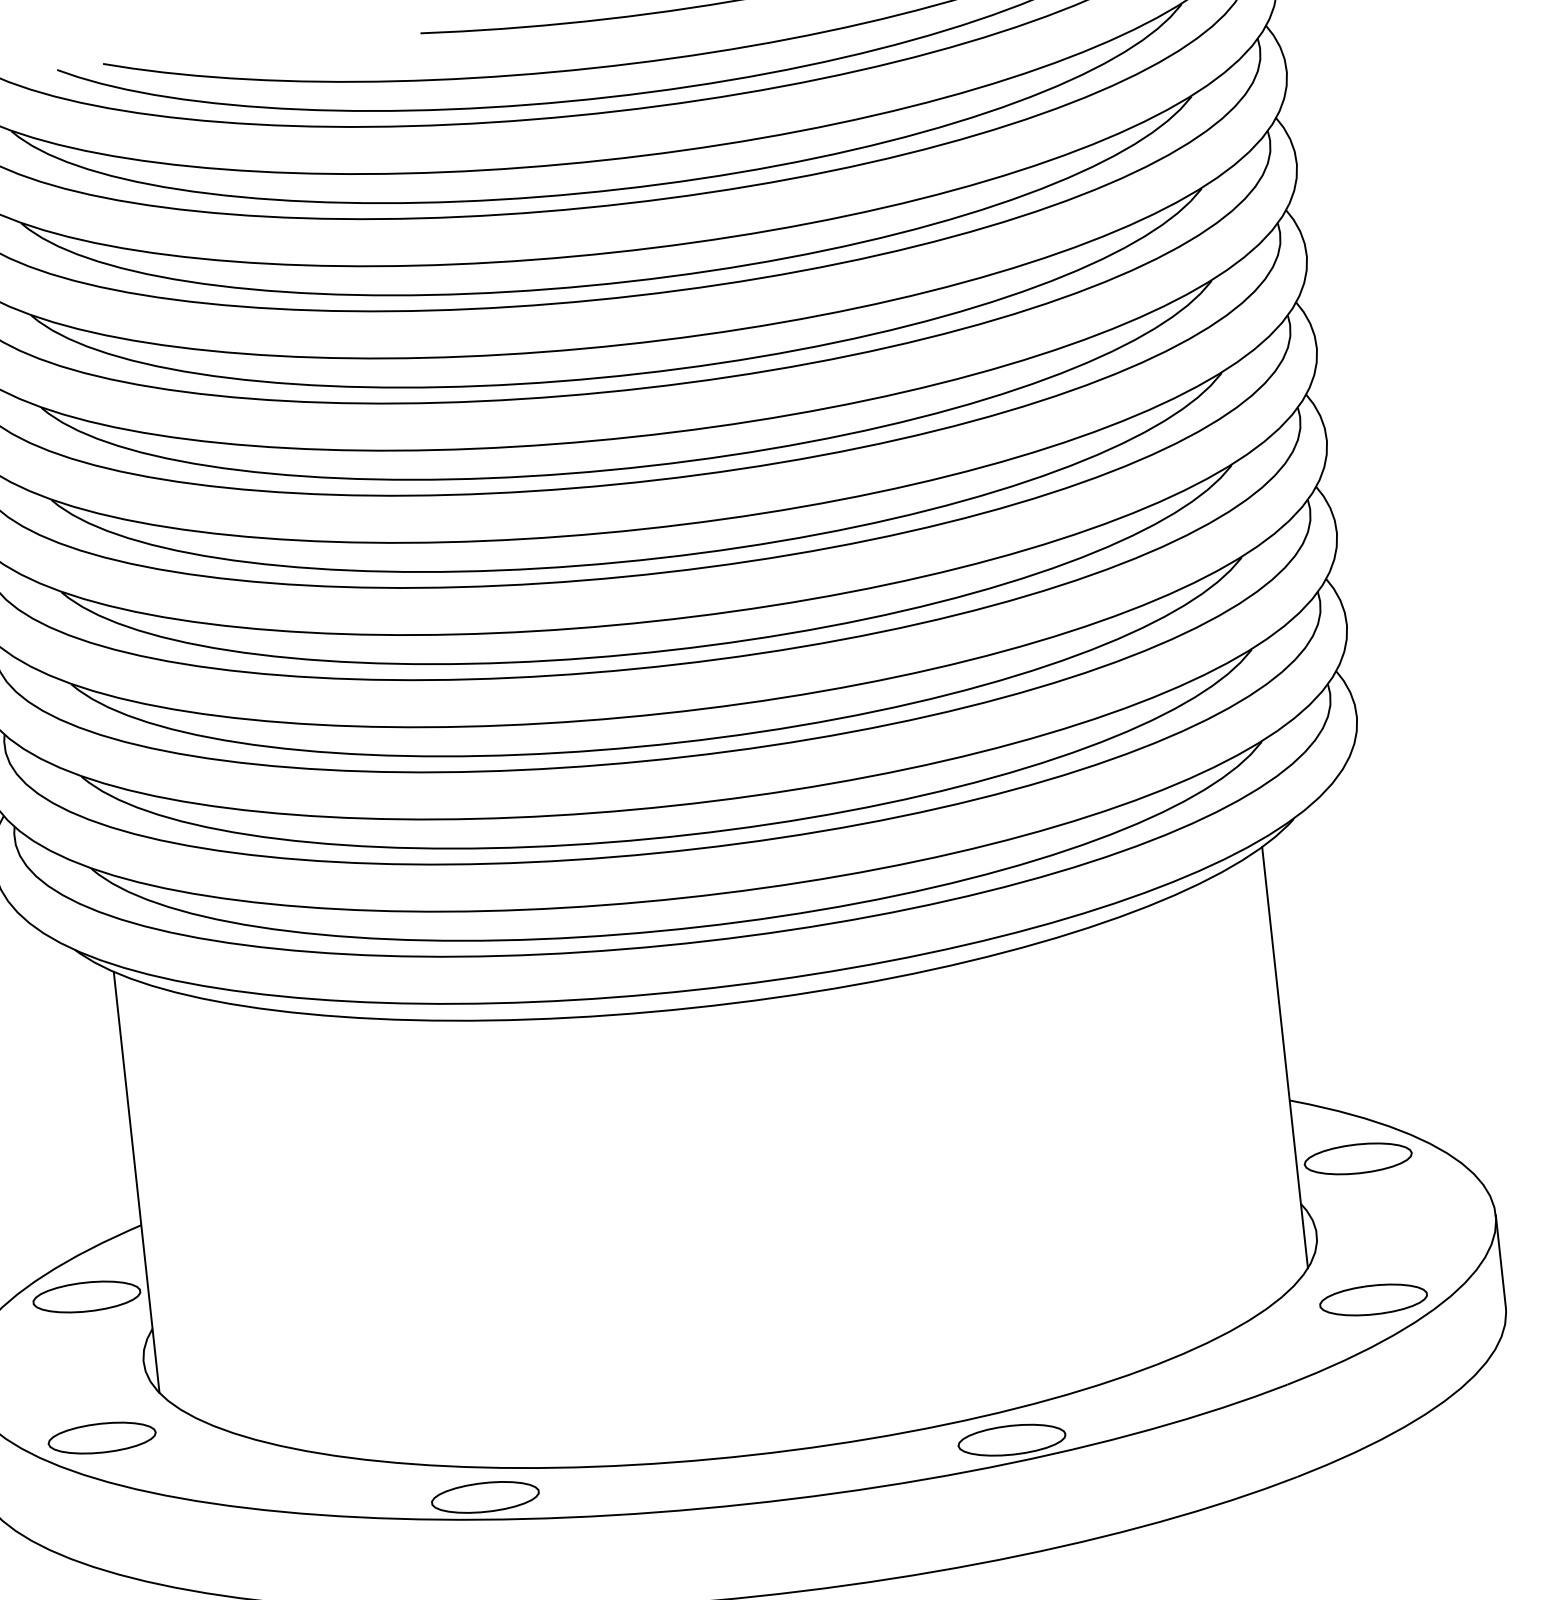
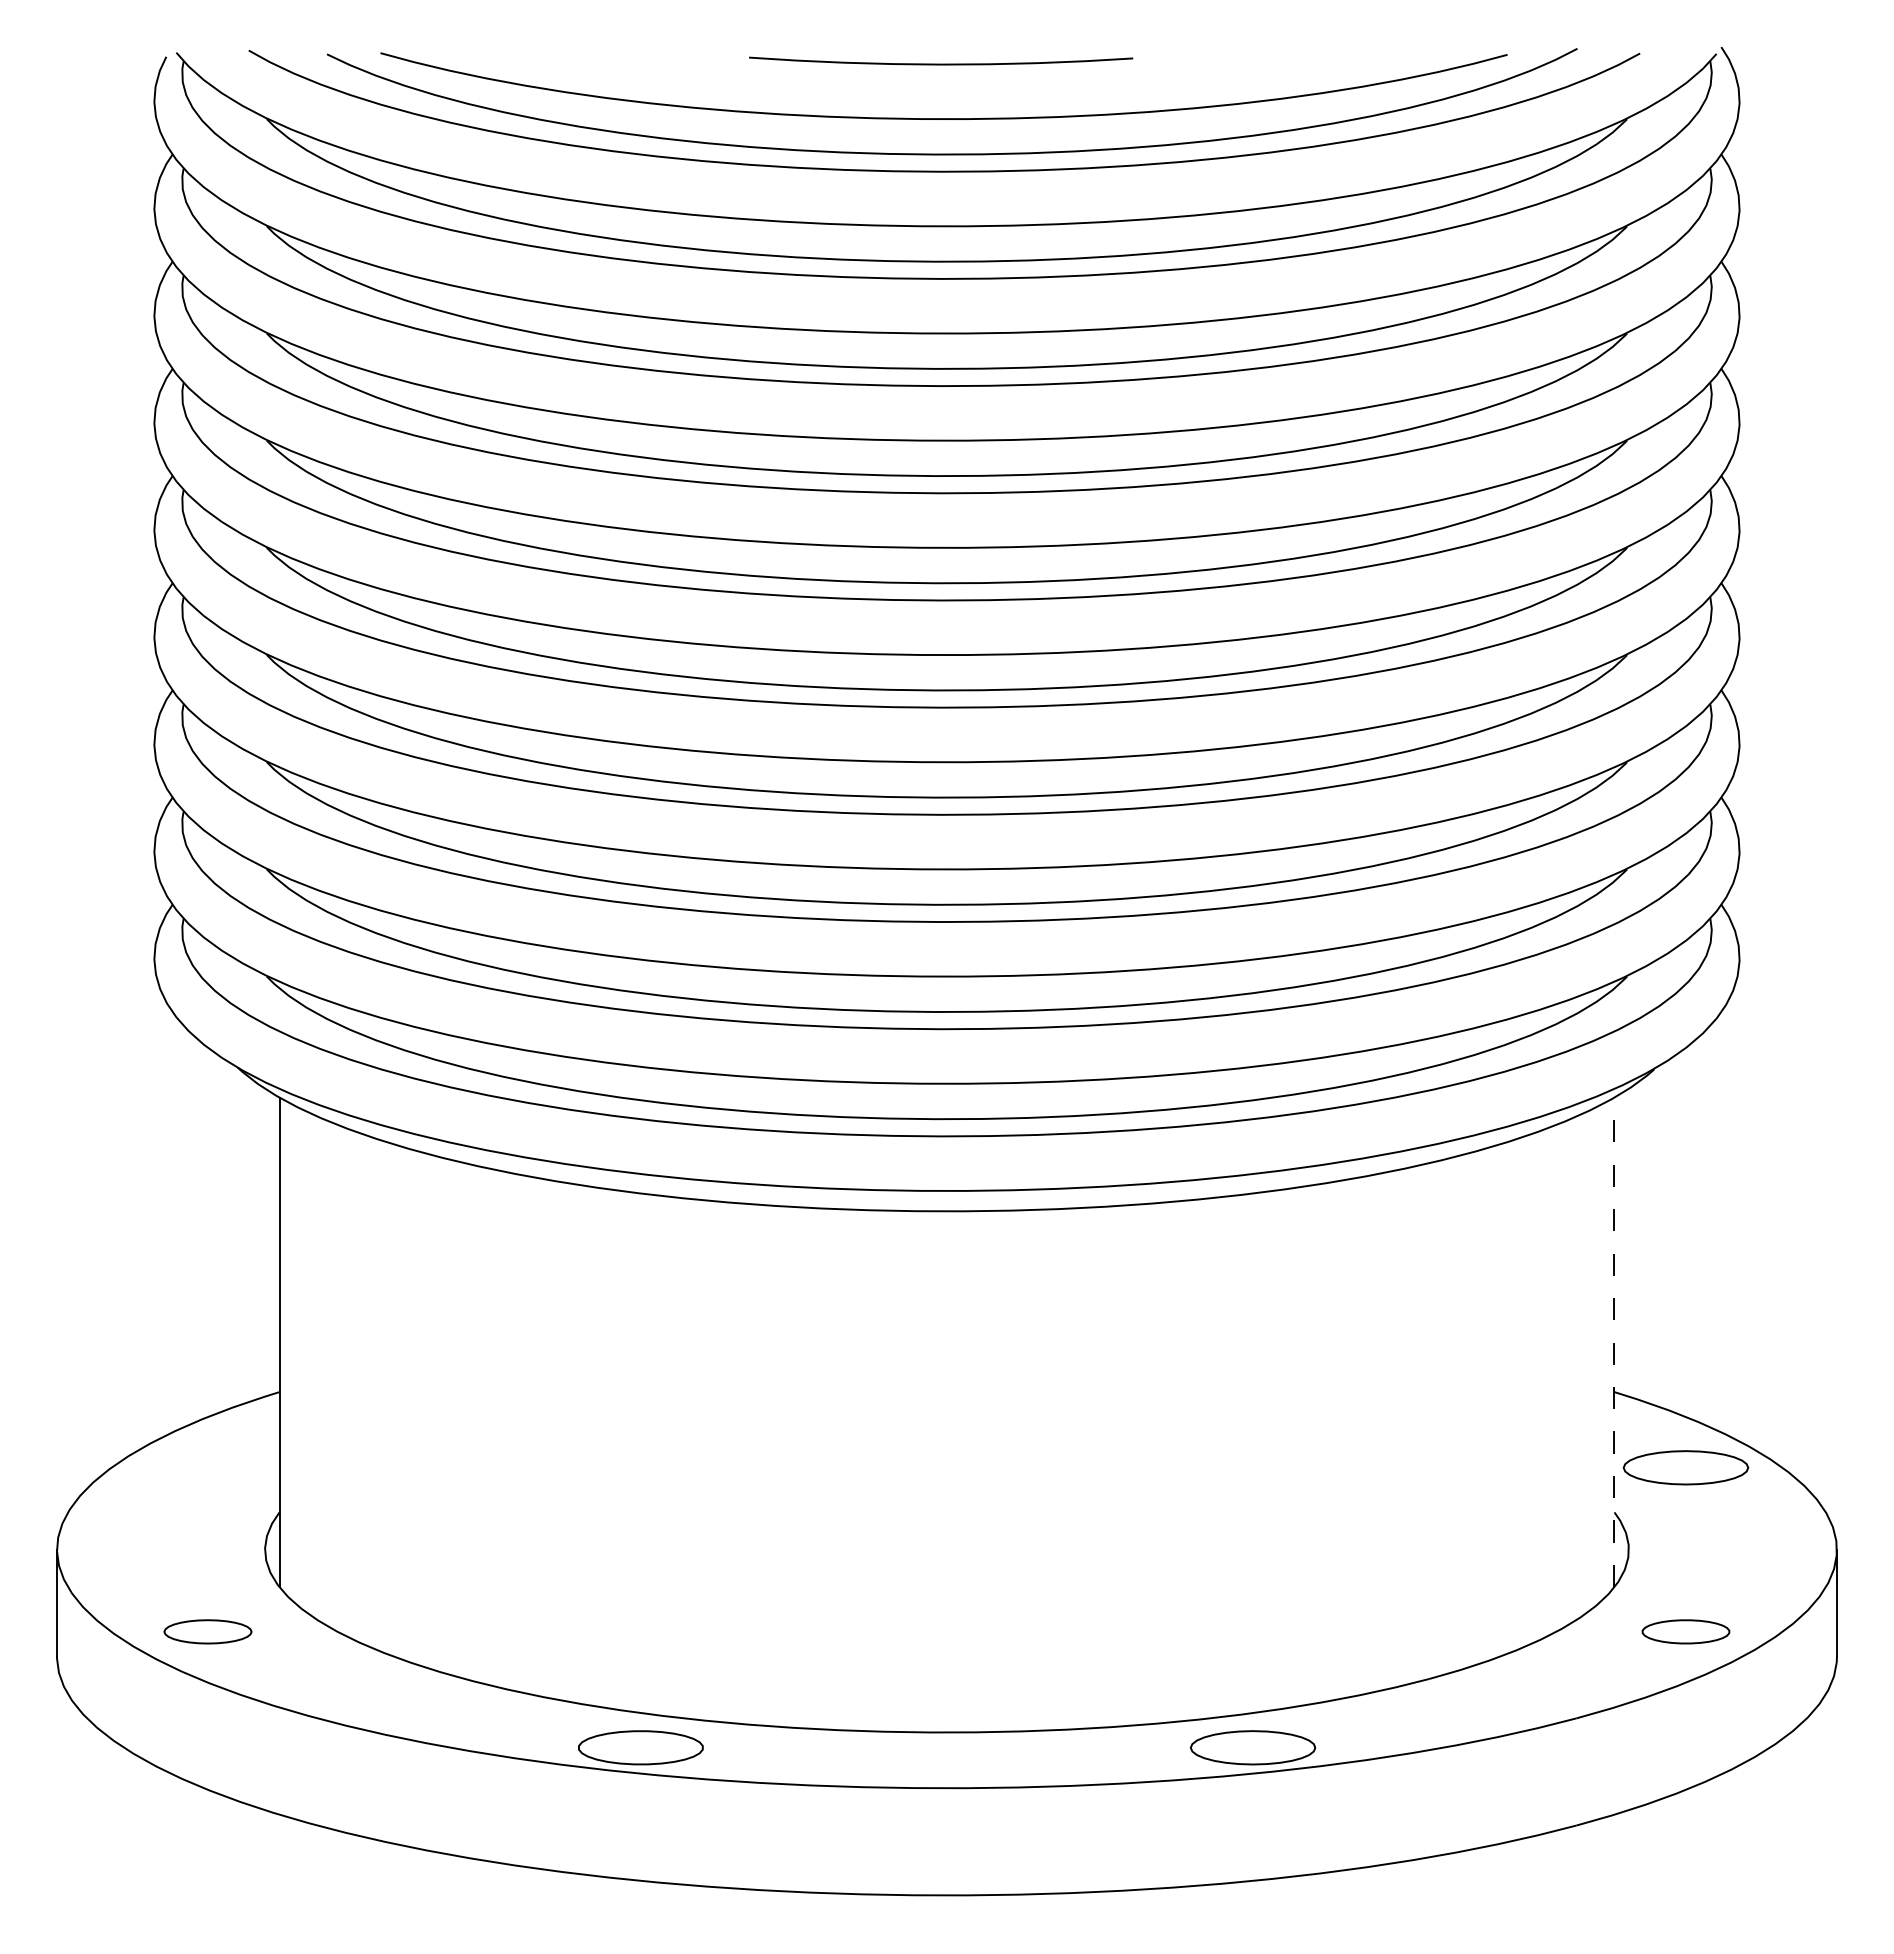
line: (1285, 1057) -> (1614, 1342), solid -> dashed
part: (86, 1296) -> (207, 1467), removed
part: (1373, 1299) -> (1685, 1631), size x0.7
part: (101, 1437) -> (207, 1631), size x0.7

